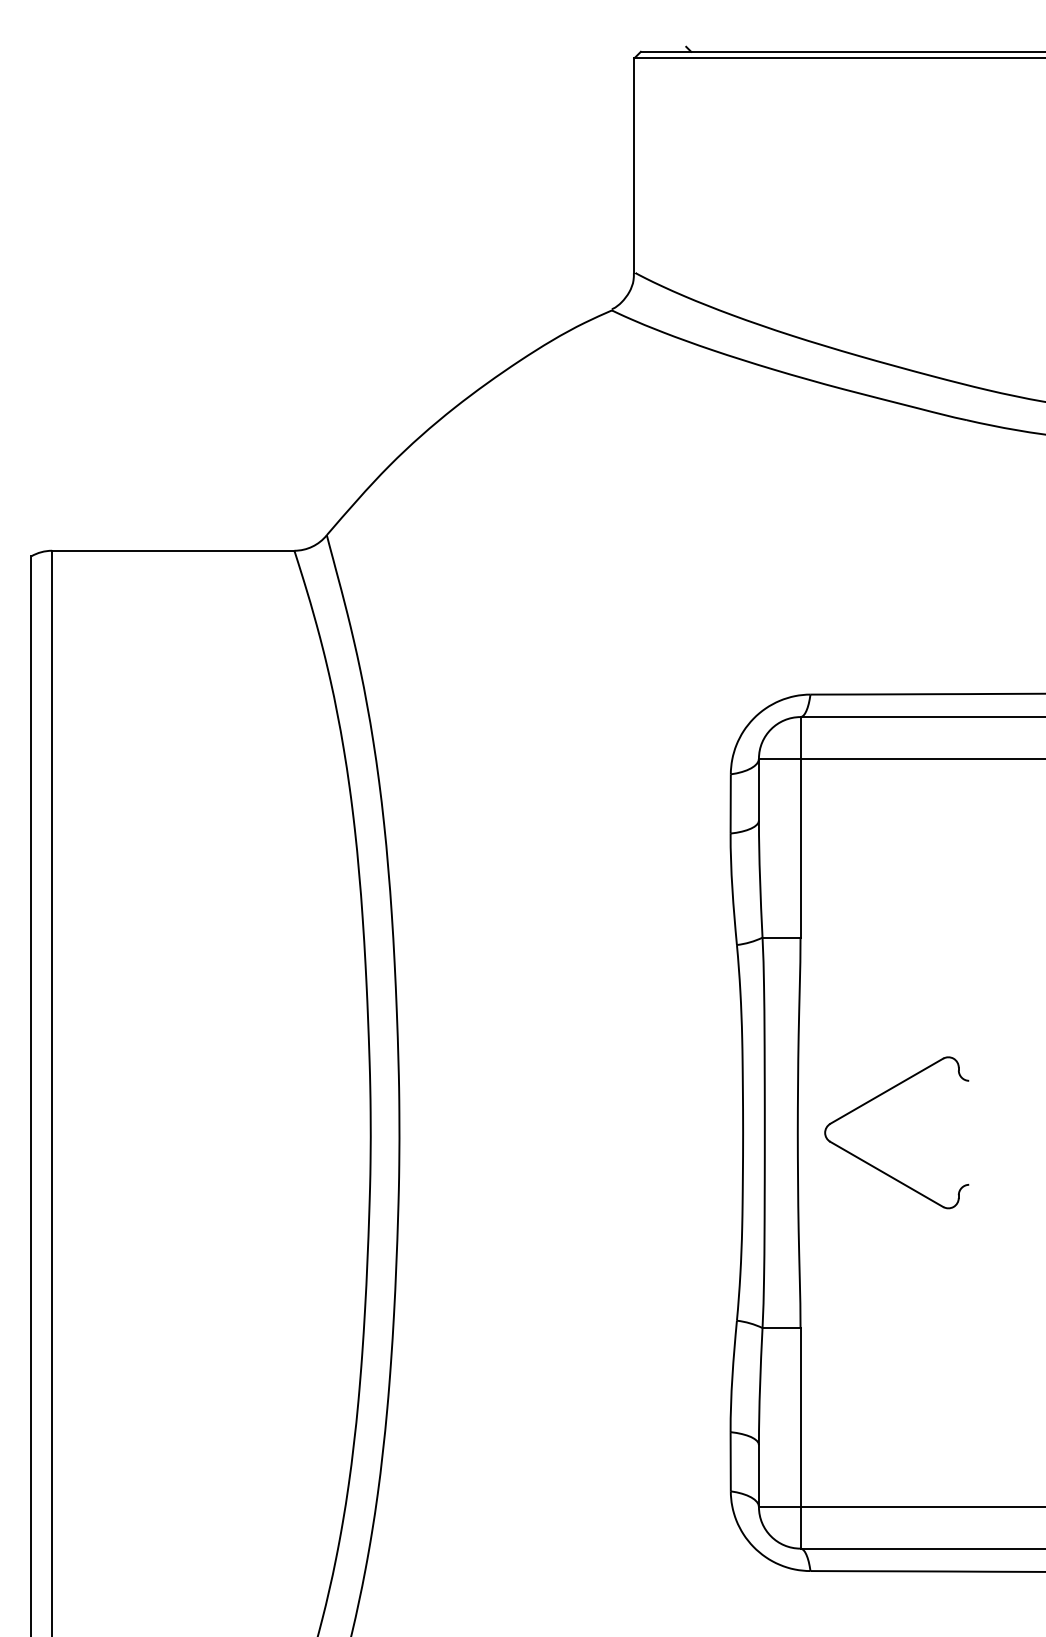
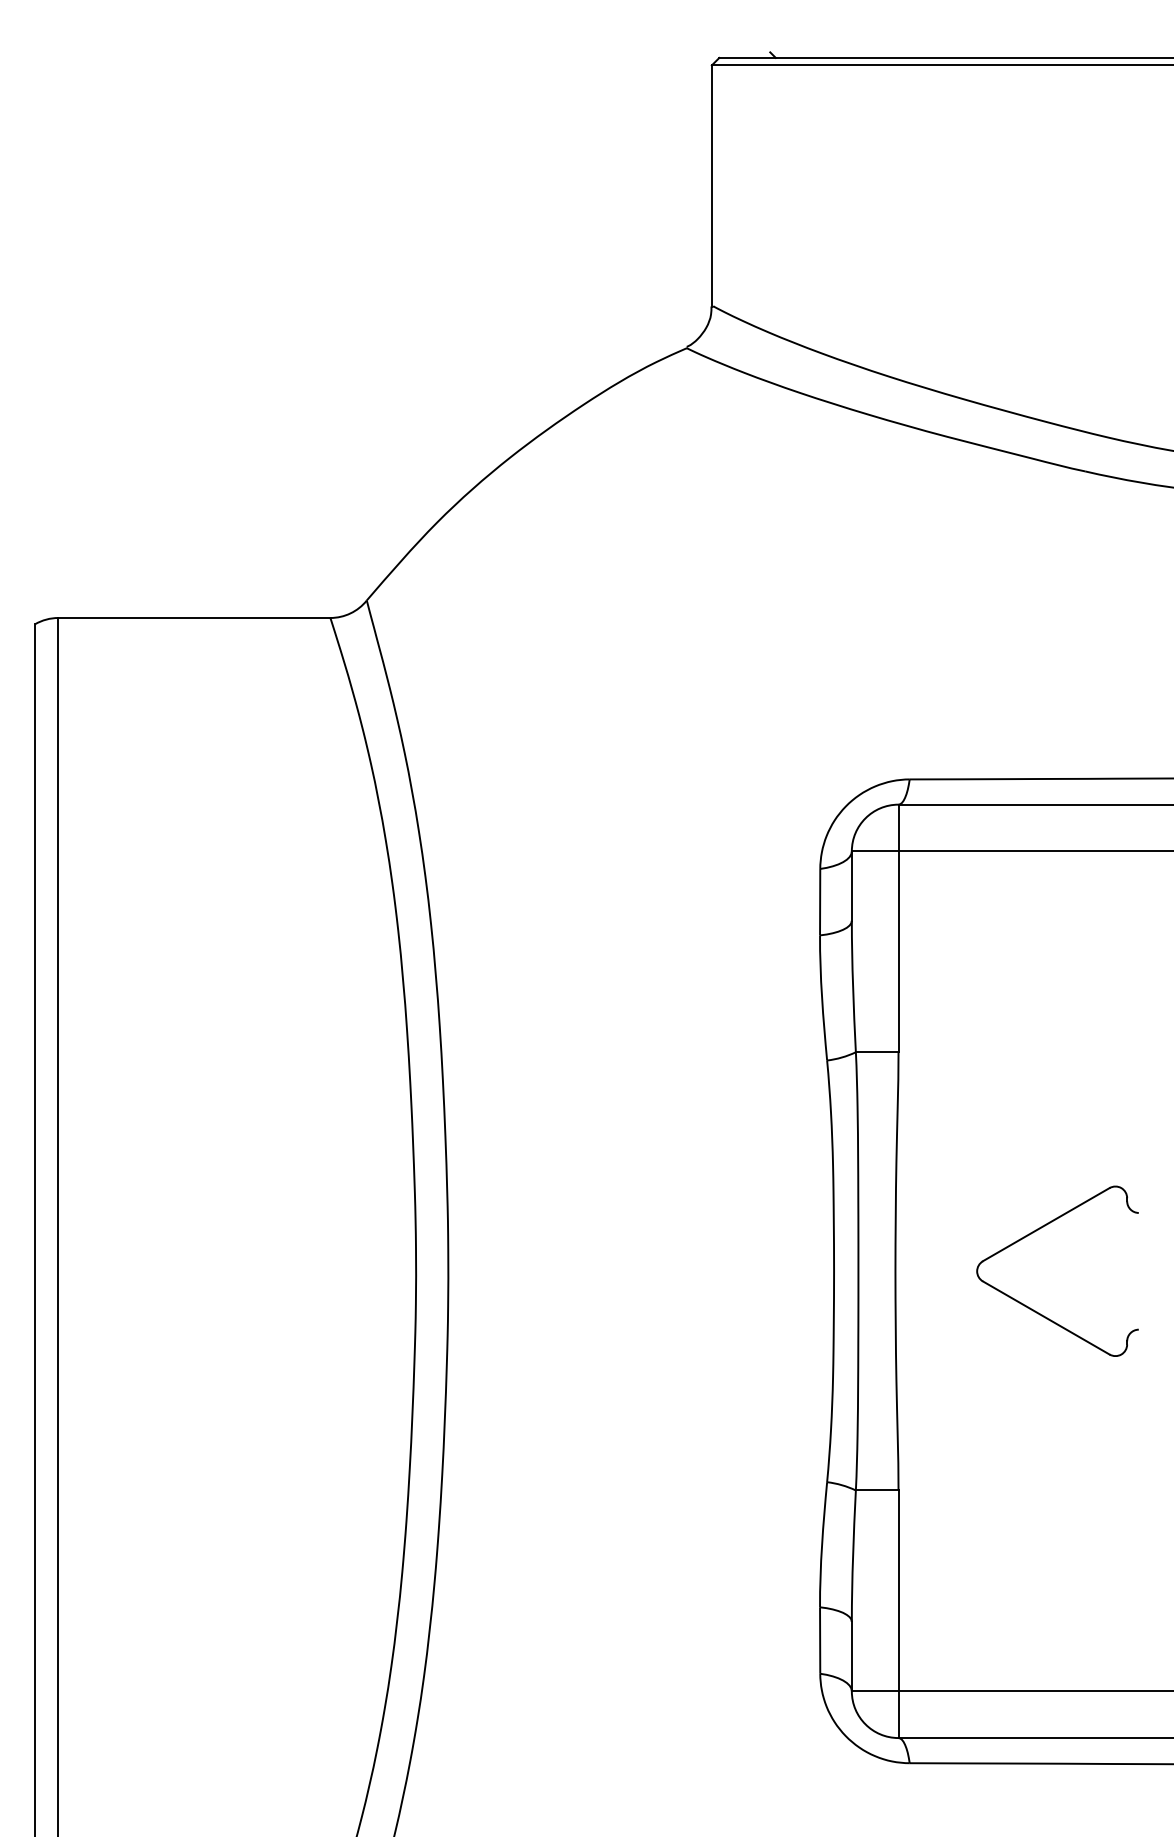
part: (875, 1099) -> (1033, 1233), moved

